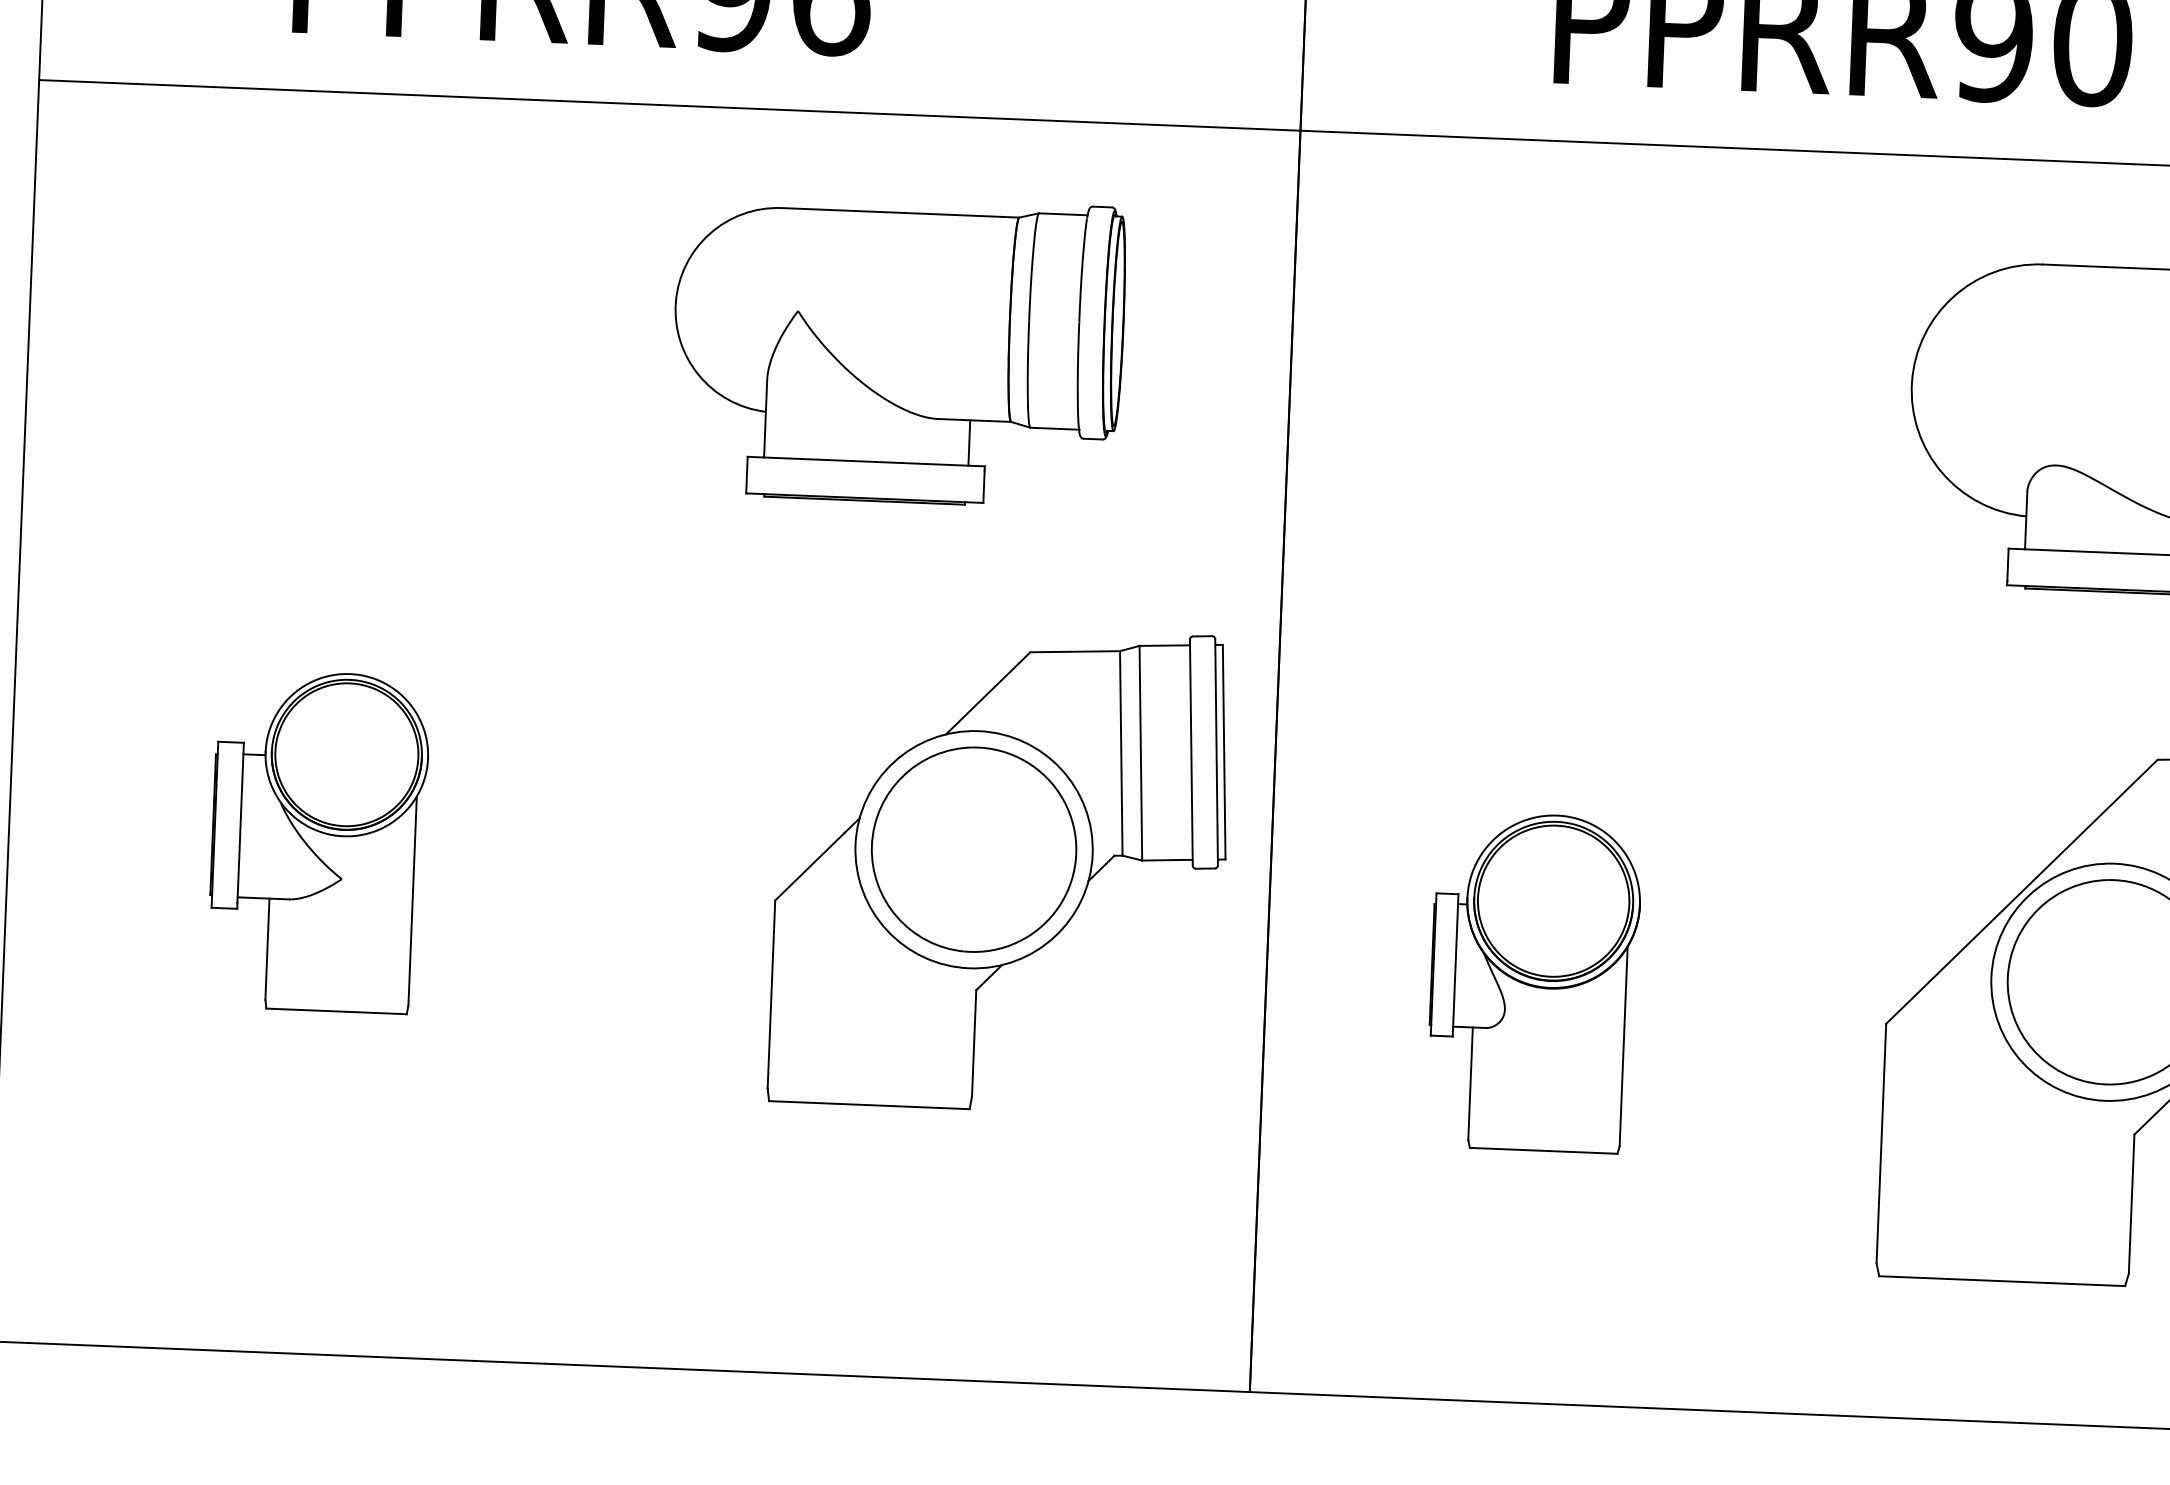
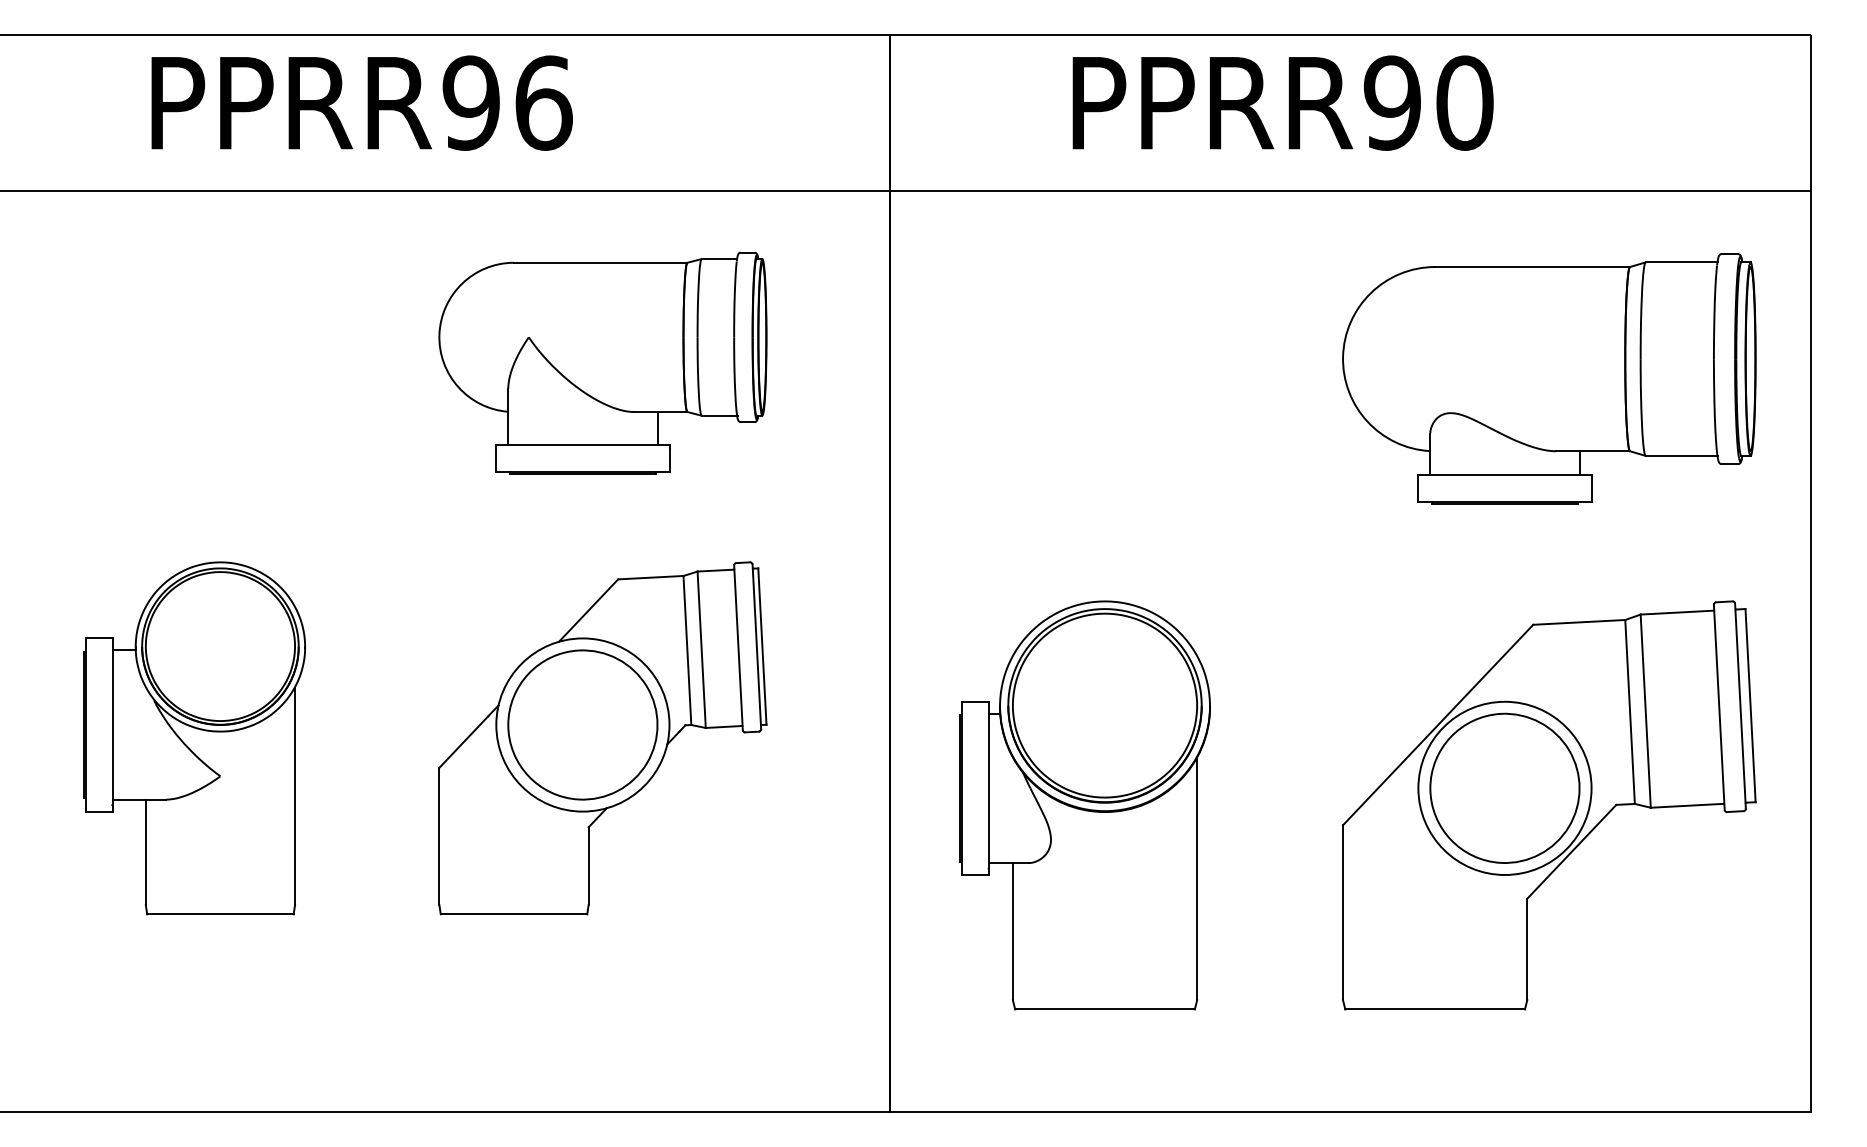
part: (318, 841) -> (194, 738), size x1.43
part: (1000, 869) -> (602, 738), moved
part: (1533, 982) -> (1084, 805), size x1.67

